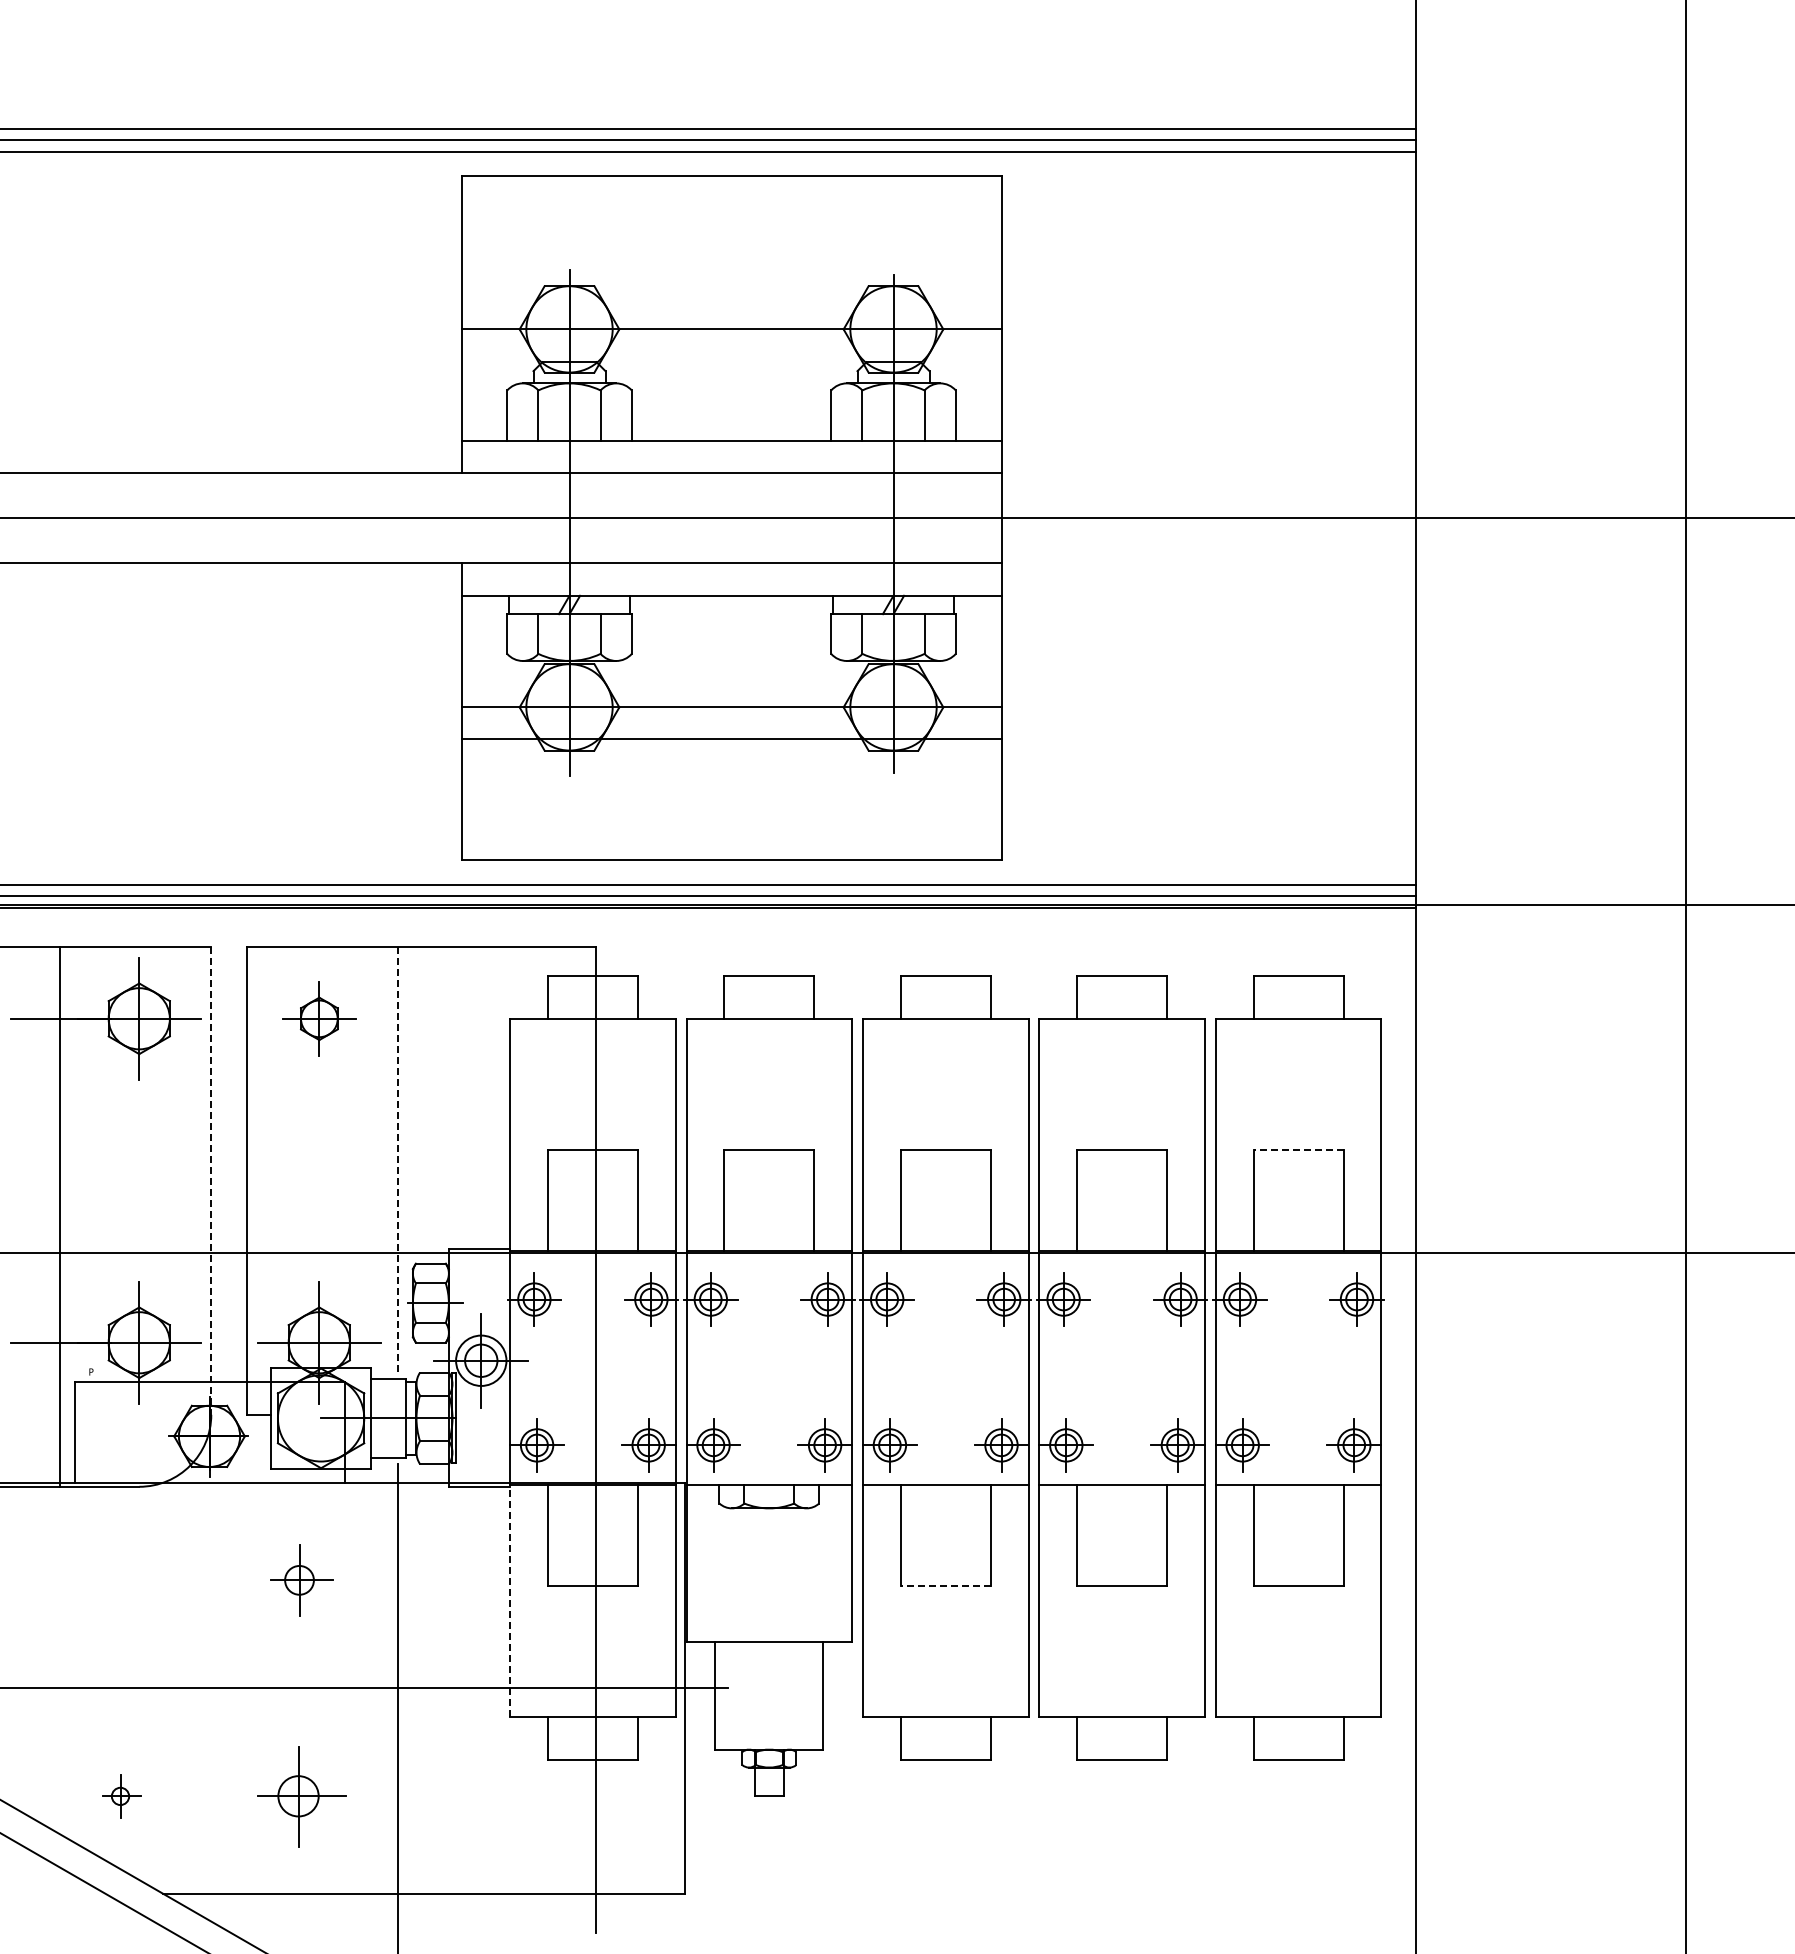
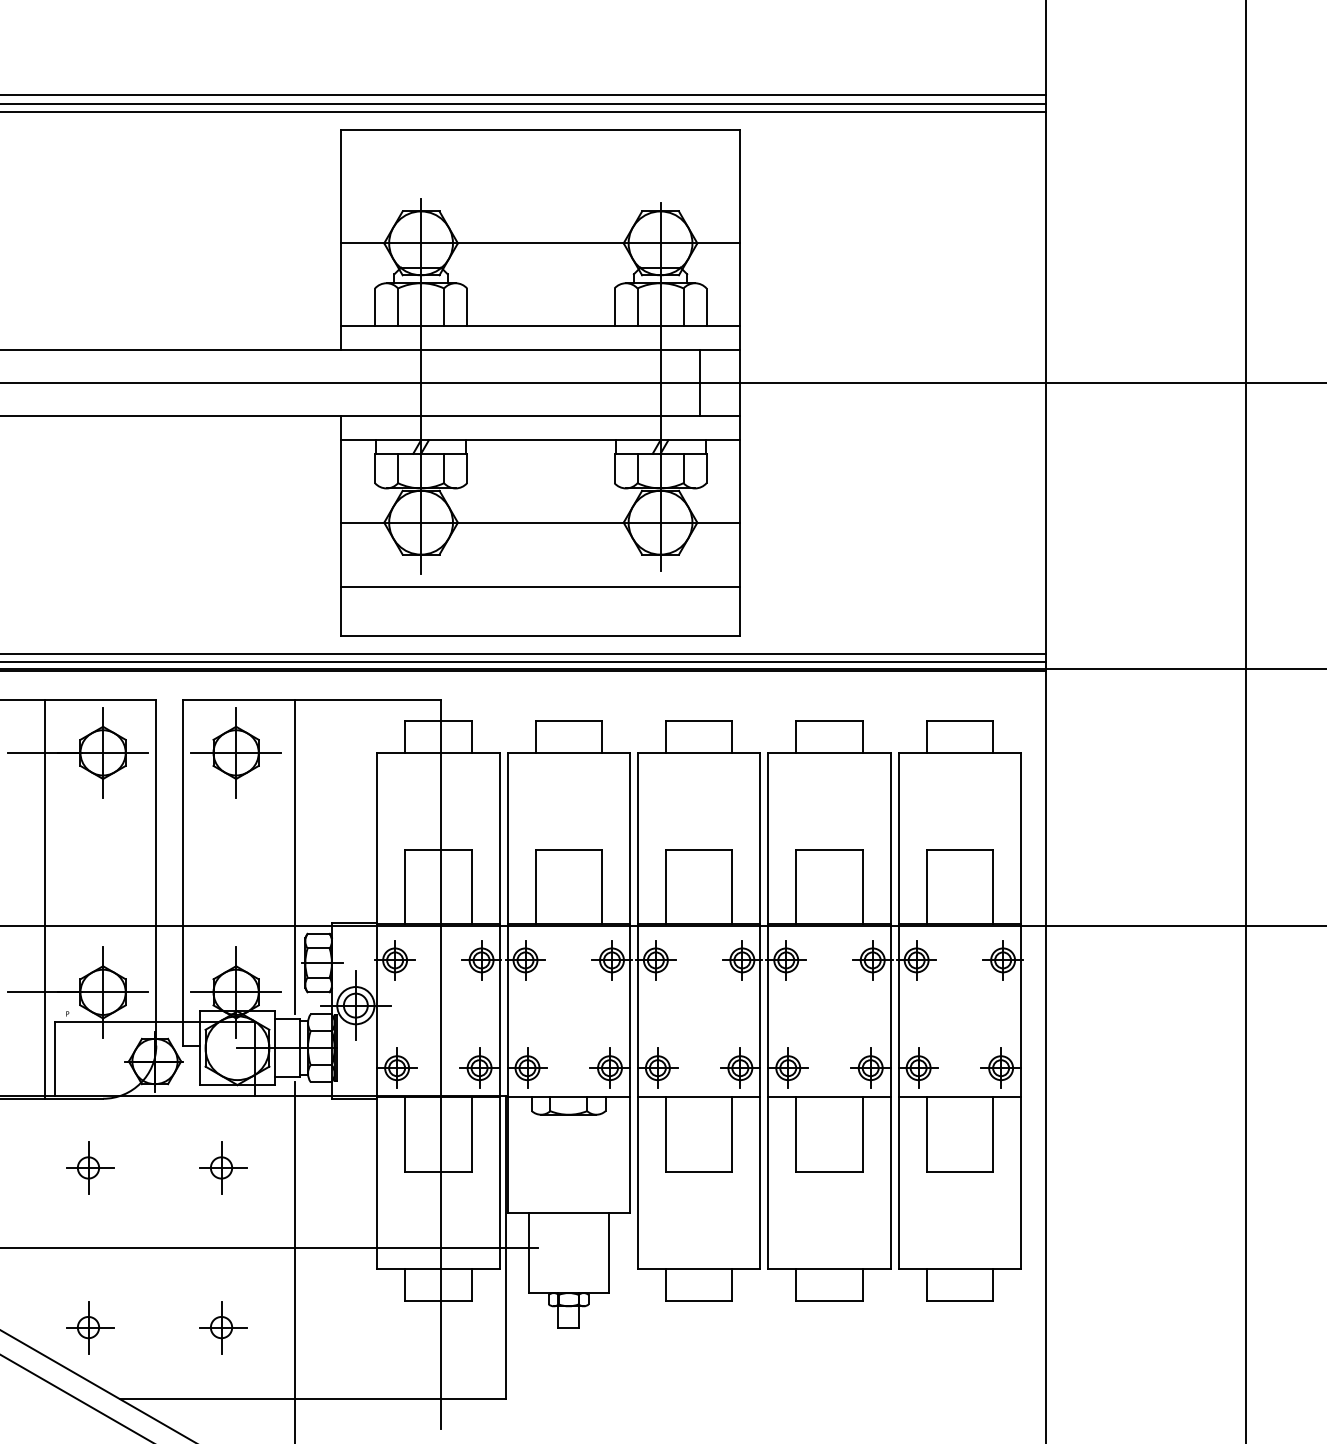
line: (947, 518) -> (700, 383), added
line: (731, 738) -> (540, 586), moved
part: (319, 1018) -> (236, 752), size x1.67
line: (1298, 1150) -> (959, 850), dashed -> solid
line: (398, 1159) -> (294, 856), dashed -> solid
line: (211, 1181) -> (156, 873), dashed -> solid
part: (121, 1580) -> (89, 1168), added
line: (945, 1585) -> (698, 1171), dashed -> solid
line: (510, 1600) -> (377, 1182), dashed -> solid
part: (121, 1796) -> (89, 1327), size x1.67
part: (301, 1796) -> (222, 1327), size x0.71

